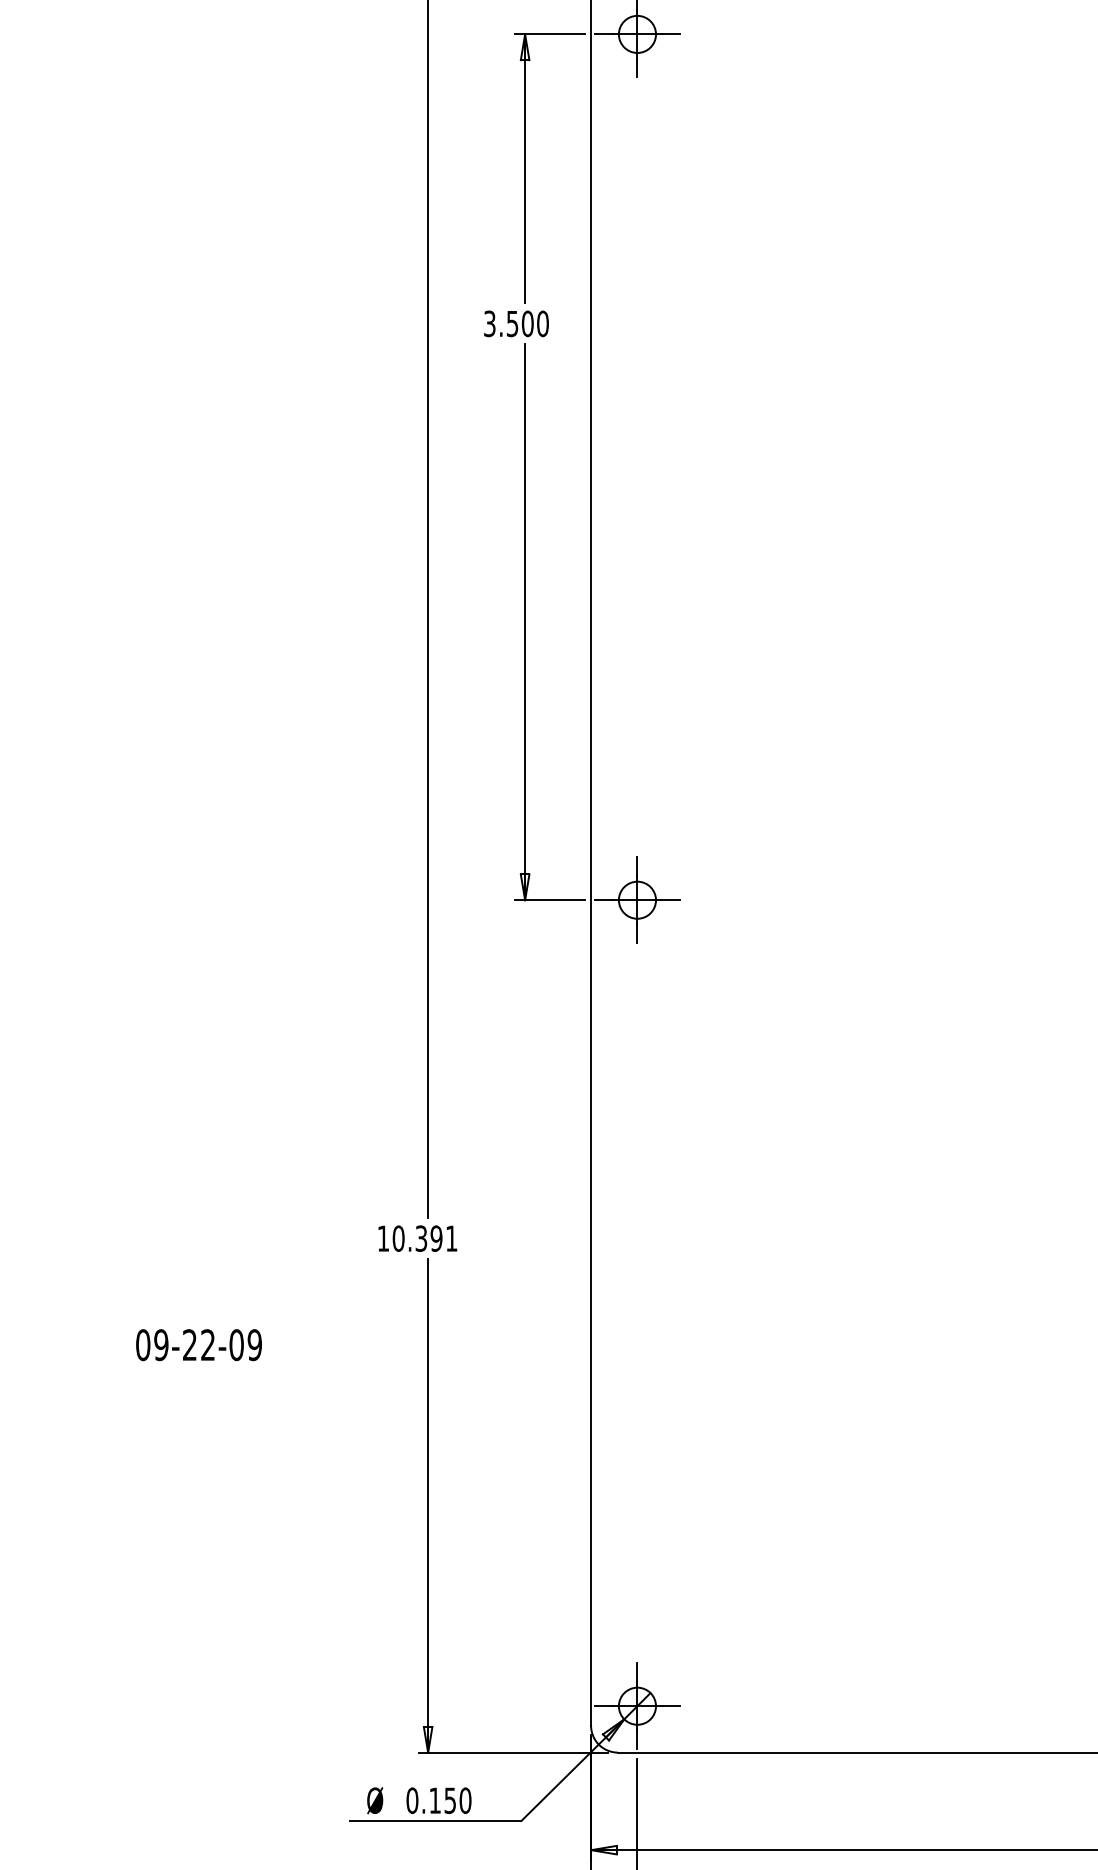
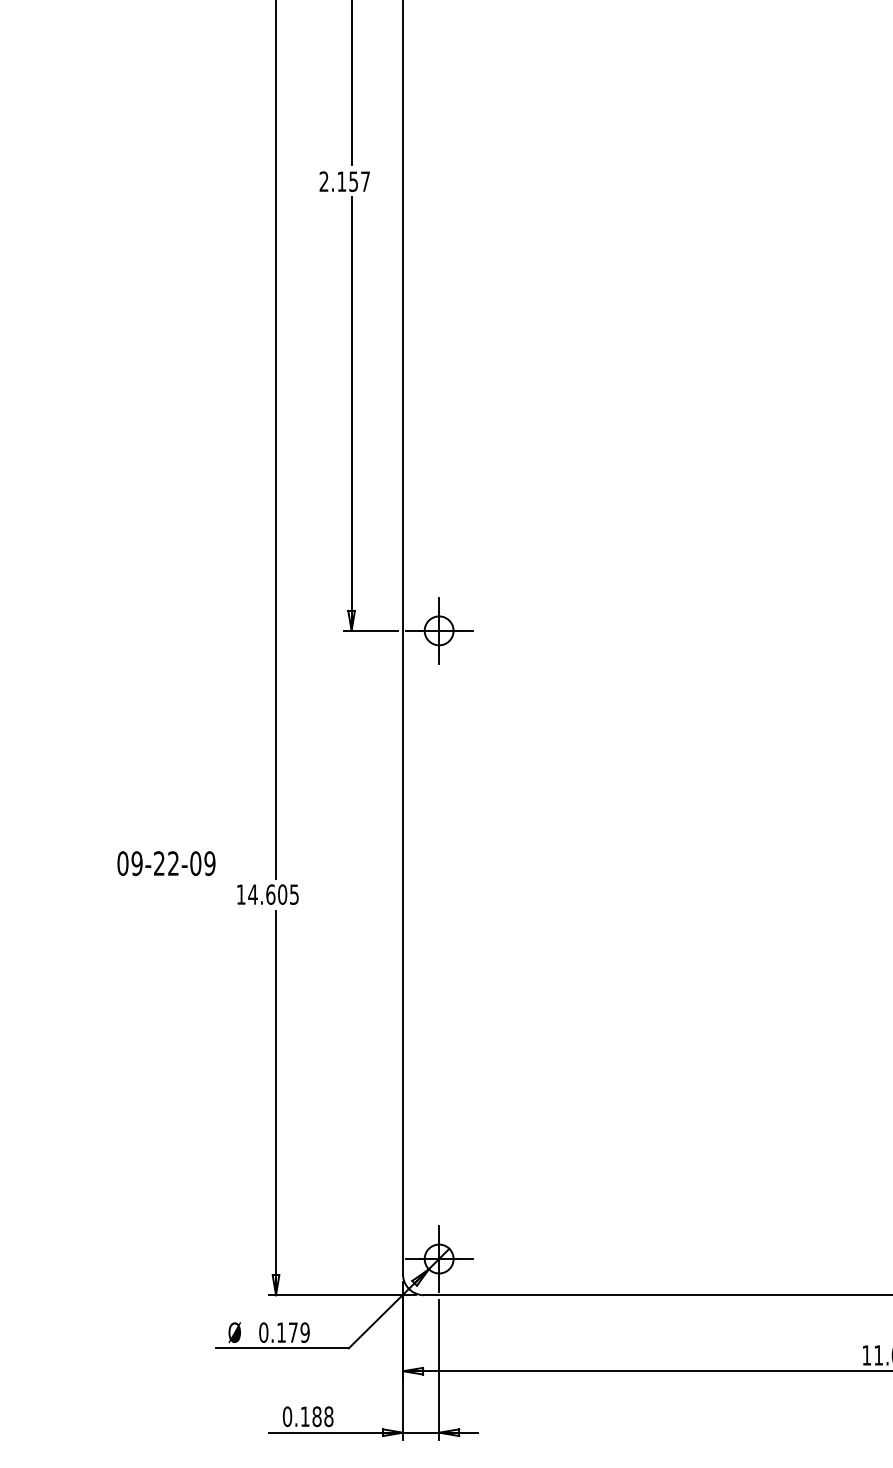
text: (515, 323) -> (344, 181), 3.500 -> 2.157
text: (424, 1238) -> (273, 894), 10.391 -> 14.605
text: (199, 1344) -> (166, 863), moved
text: (458, 1800) -> (299, 1332), 0.150 -> 0.179

